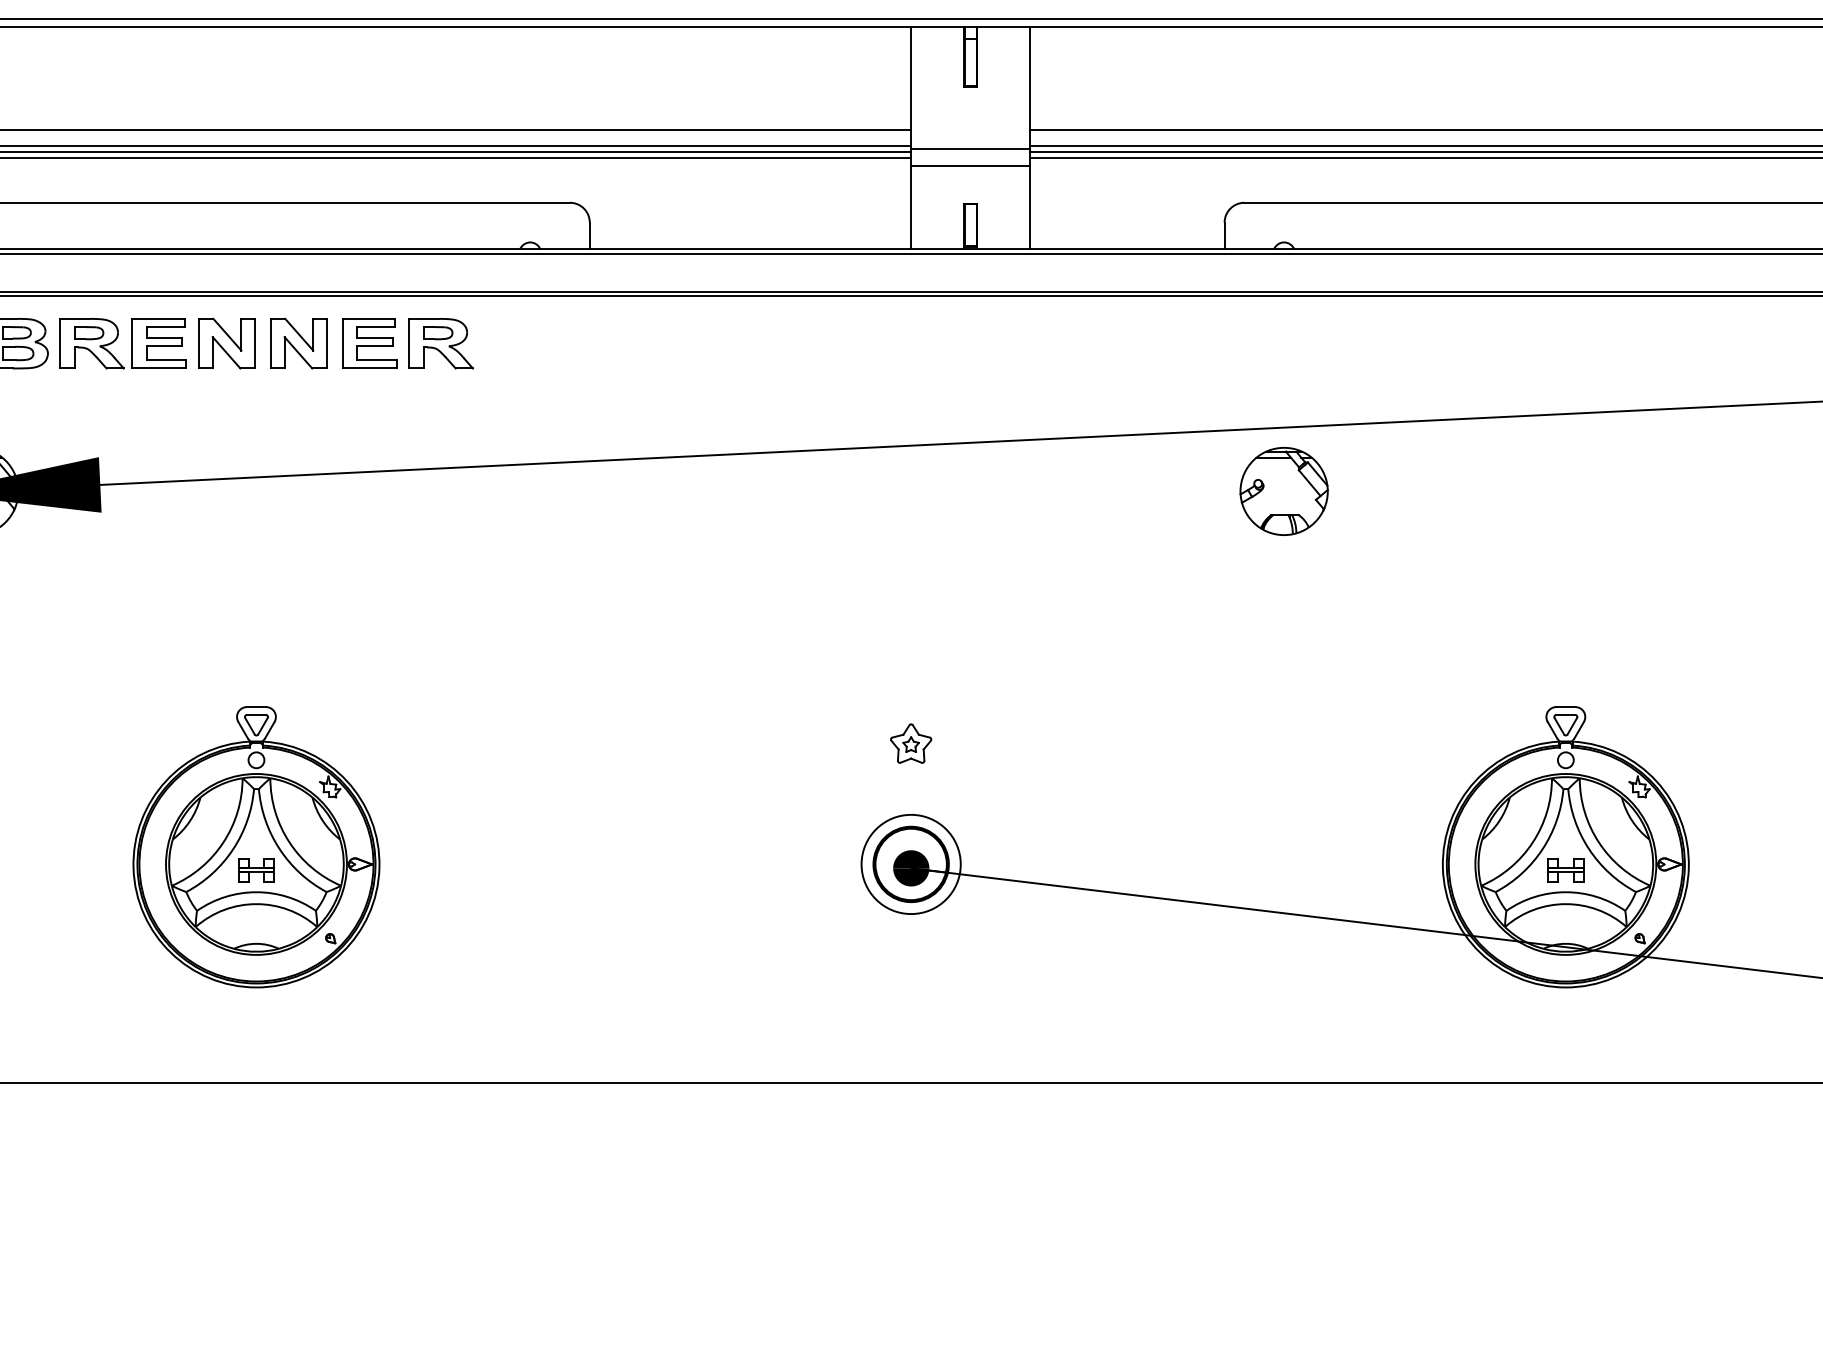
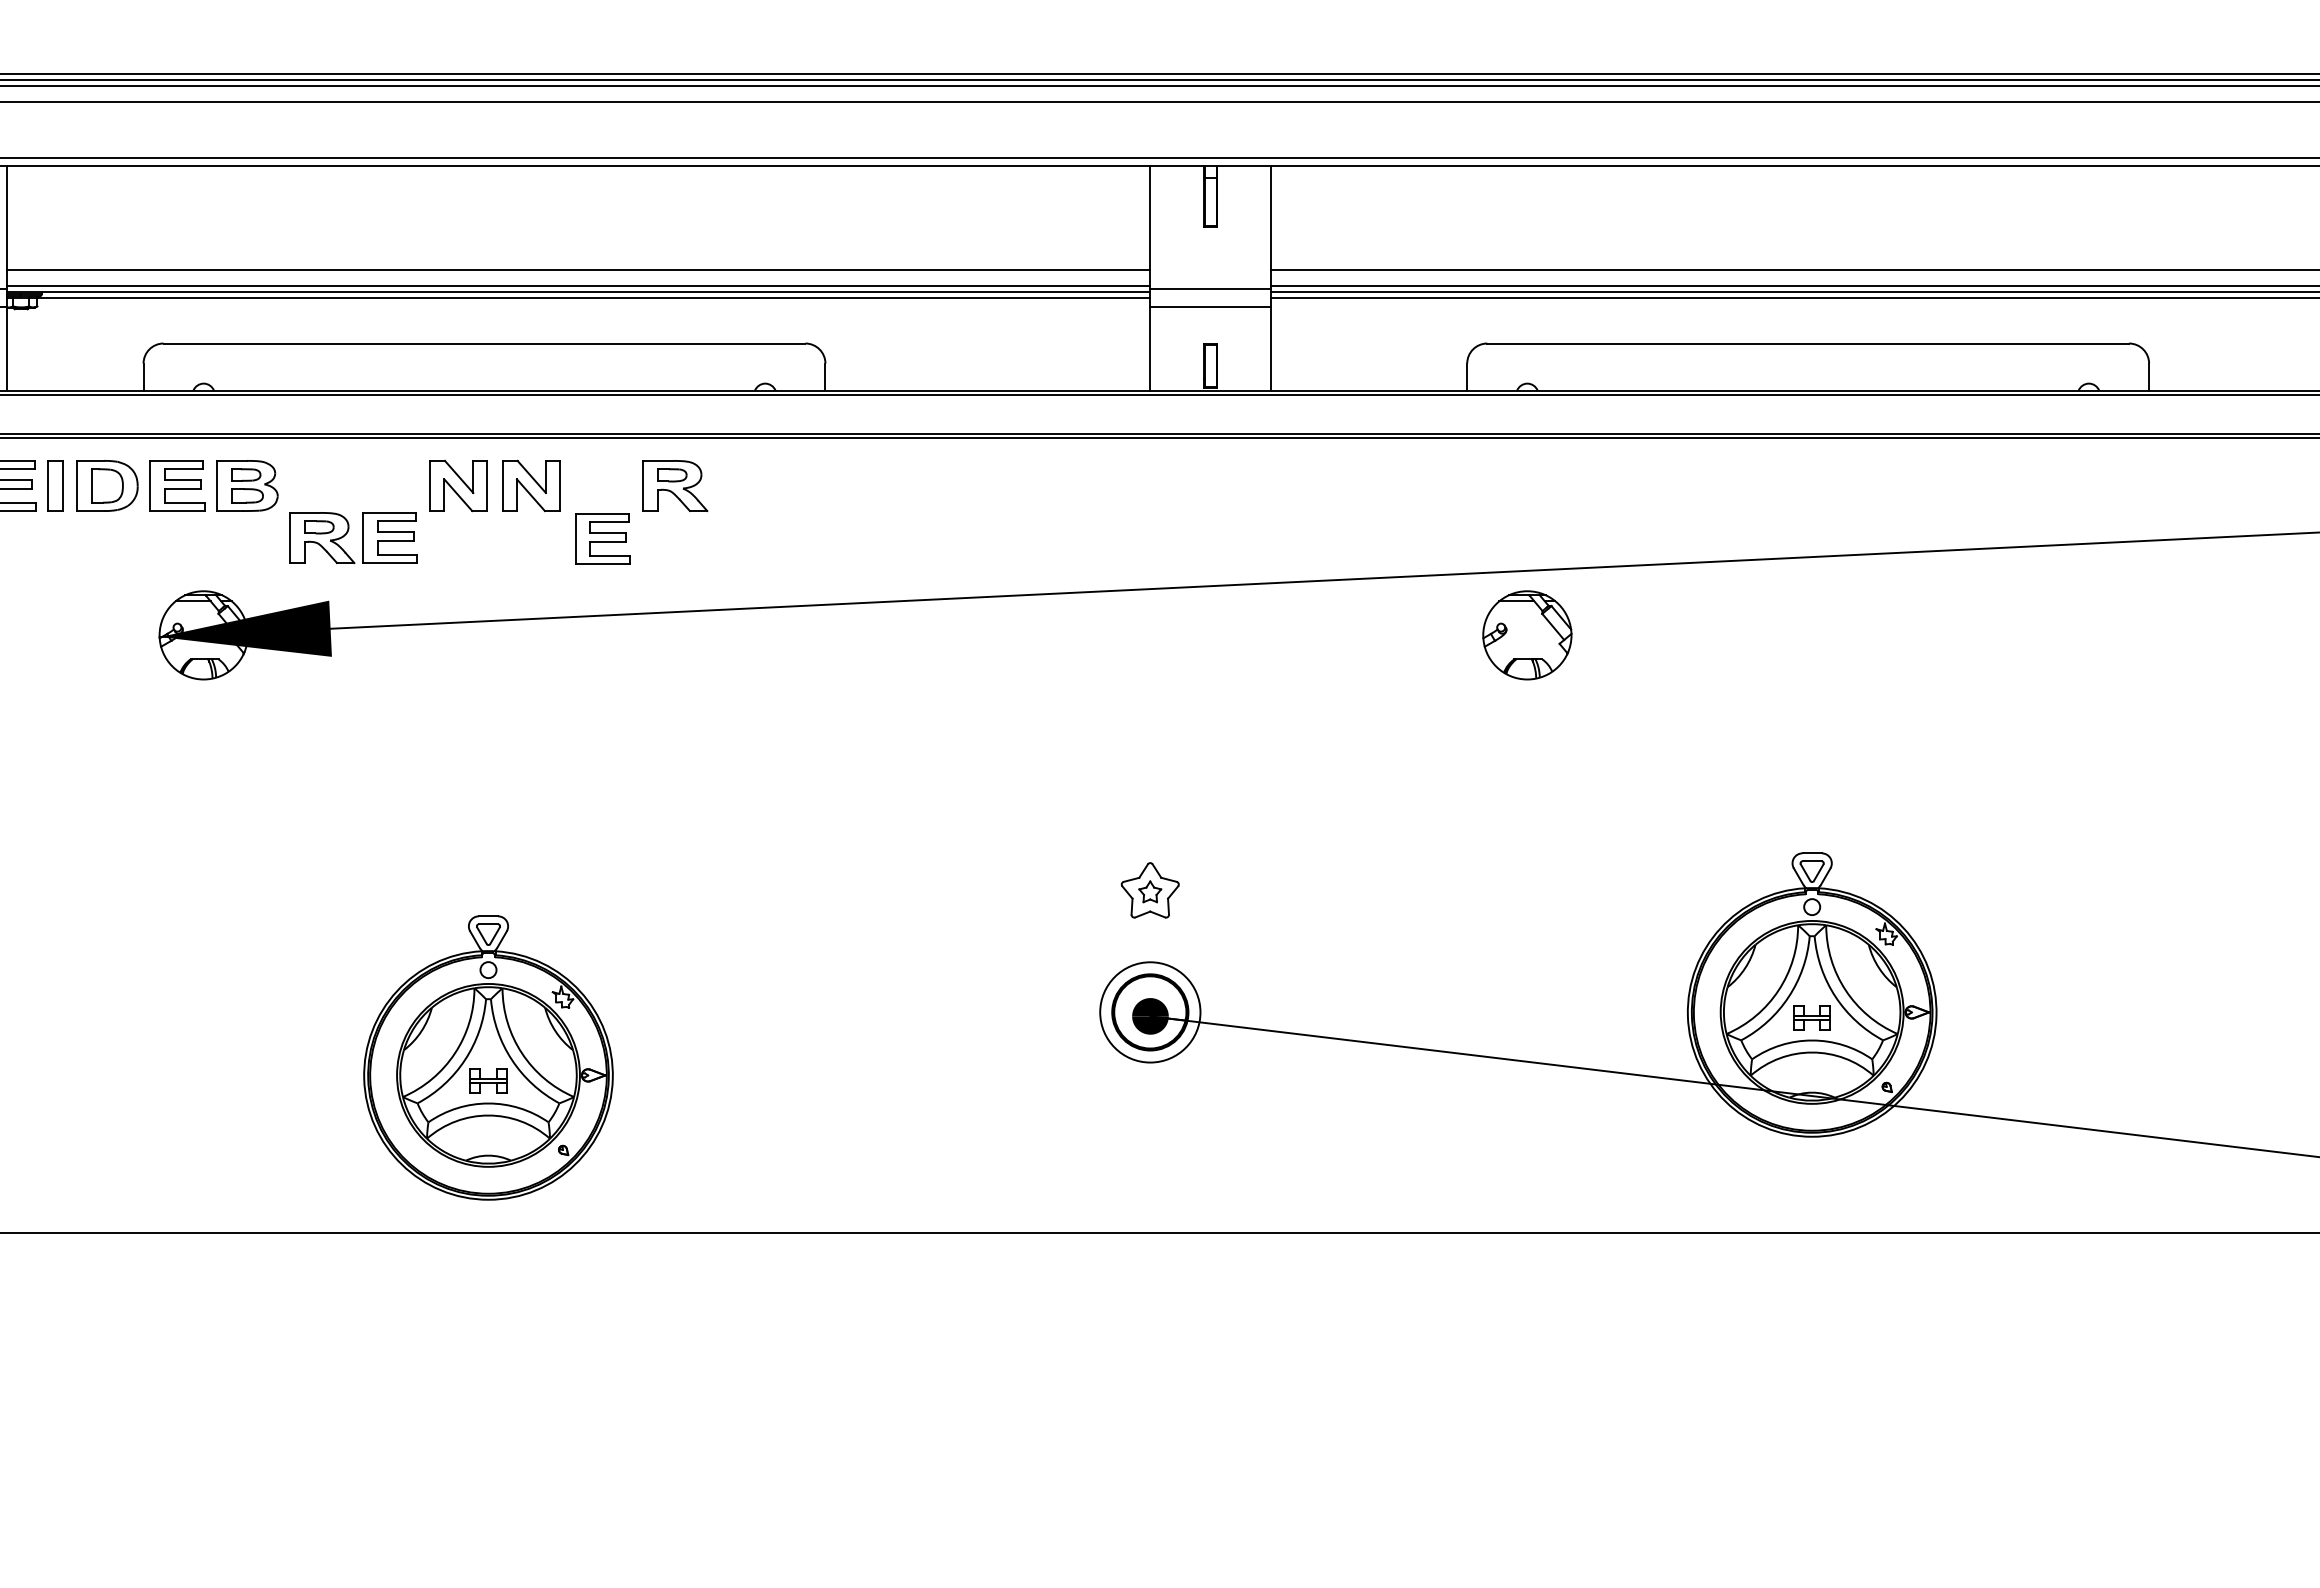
part: (117, 338) -> (348, 532), moved
part: (369, 343) -> (602, 538), moved
part: (911, 742) -> (1150, 889), size x1.4
part: (256, 846) -> (488, 1057), moved

